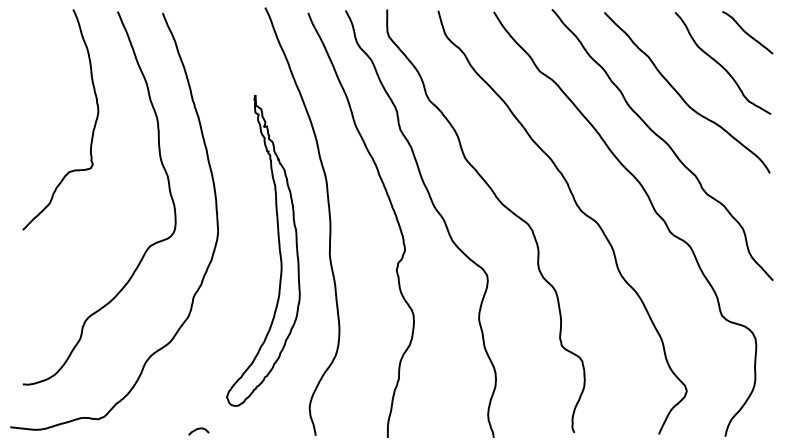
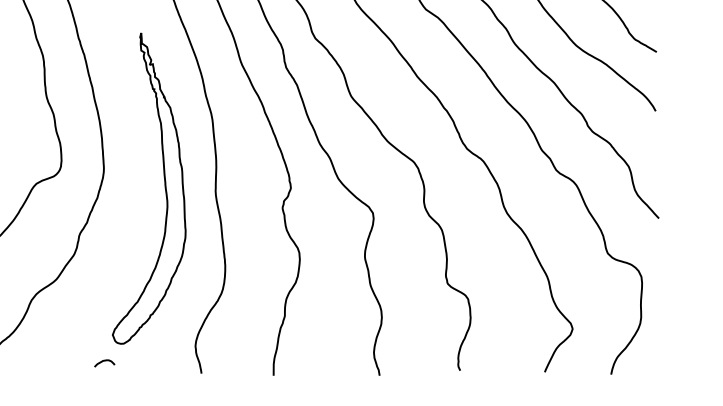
curve: (198, 429) -> (104, 361), moved

